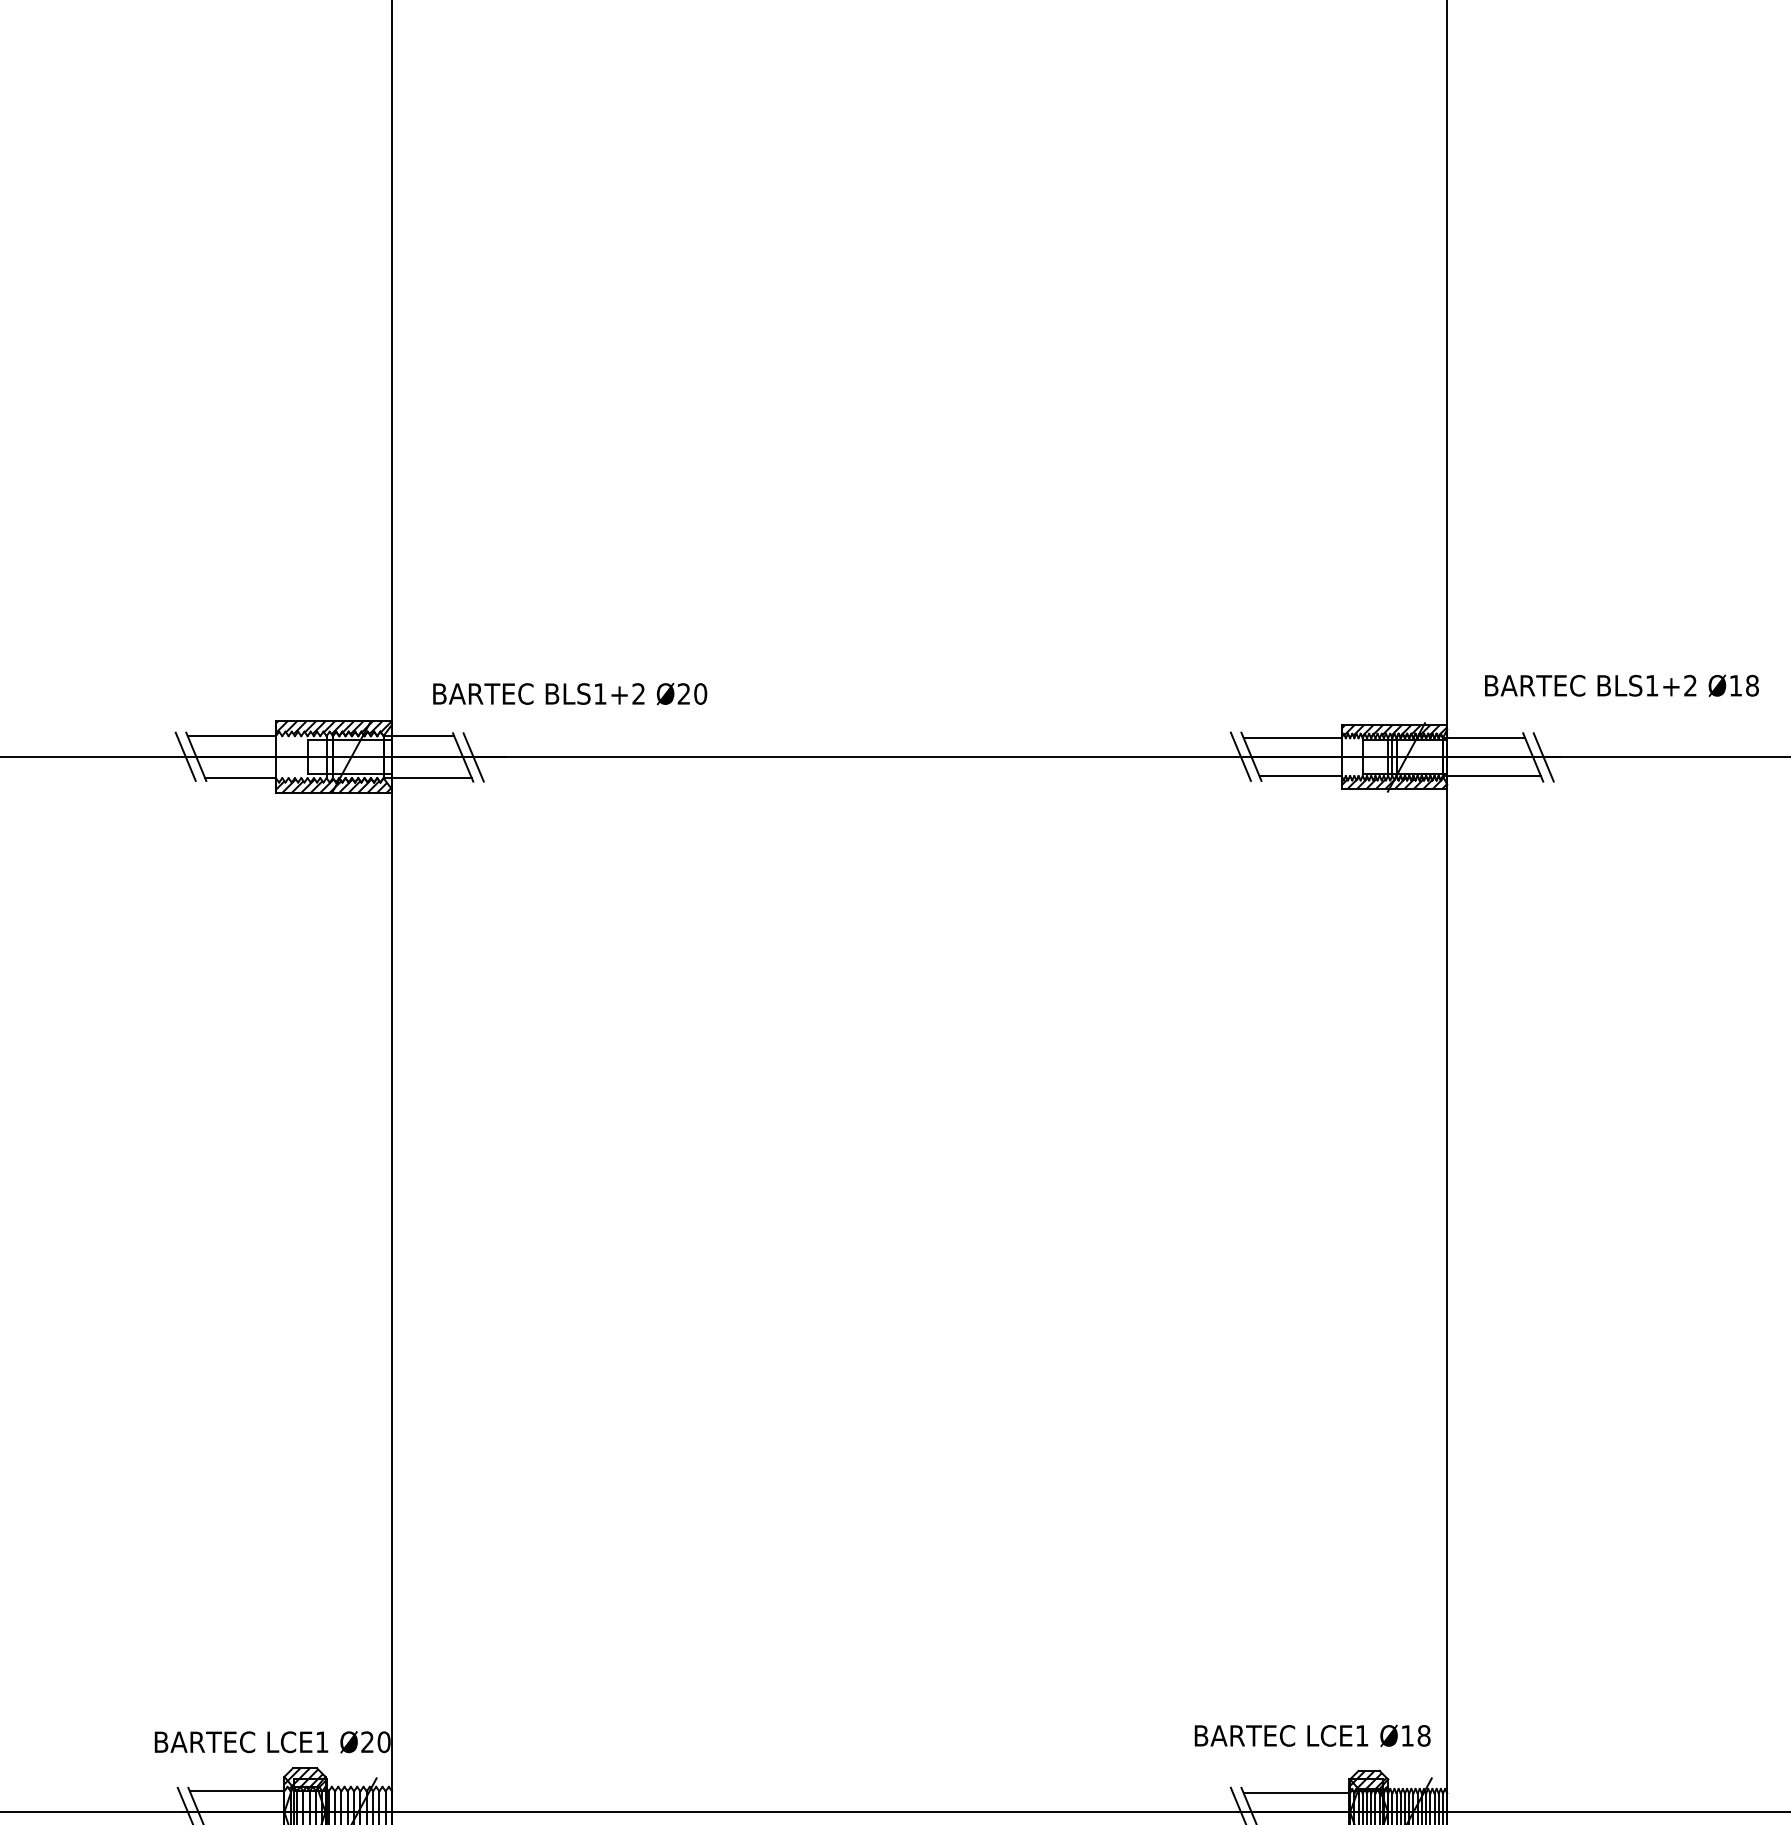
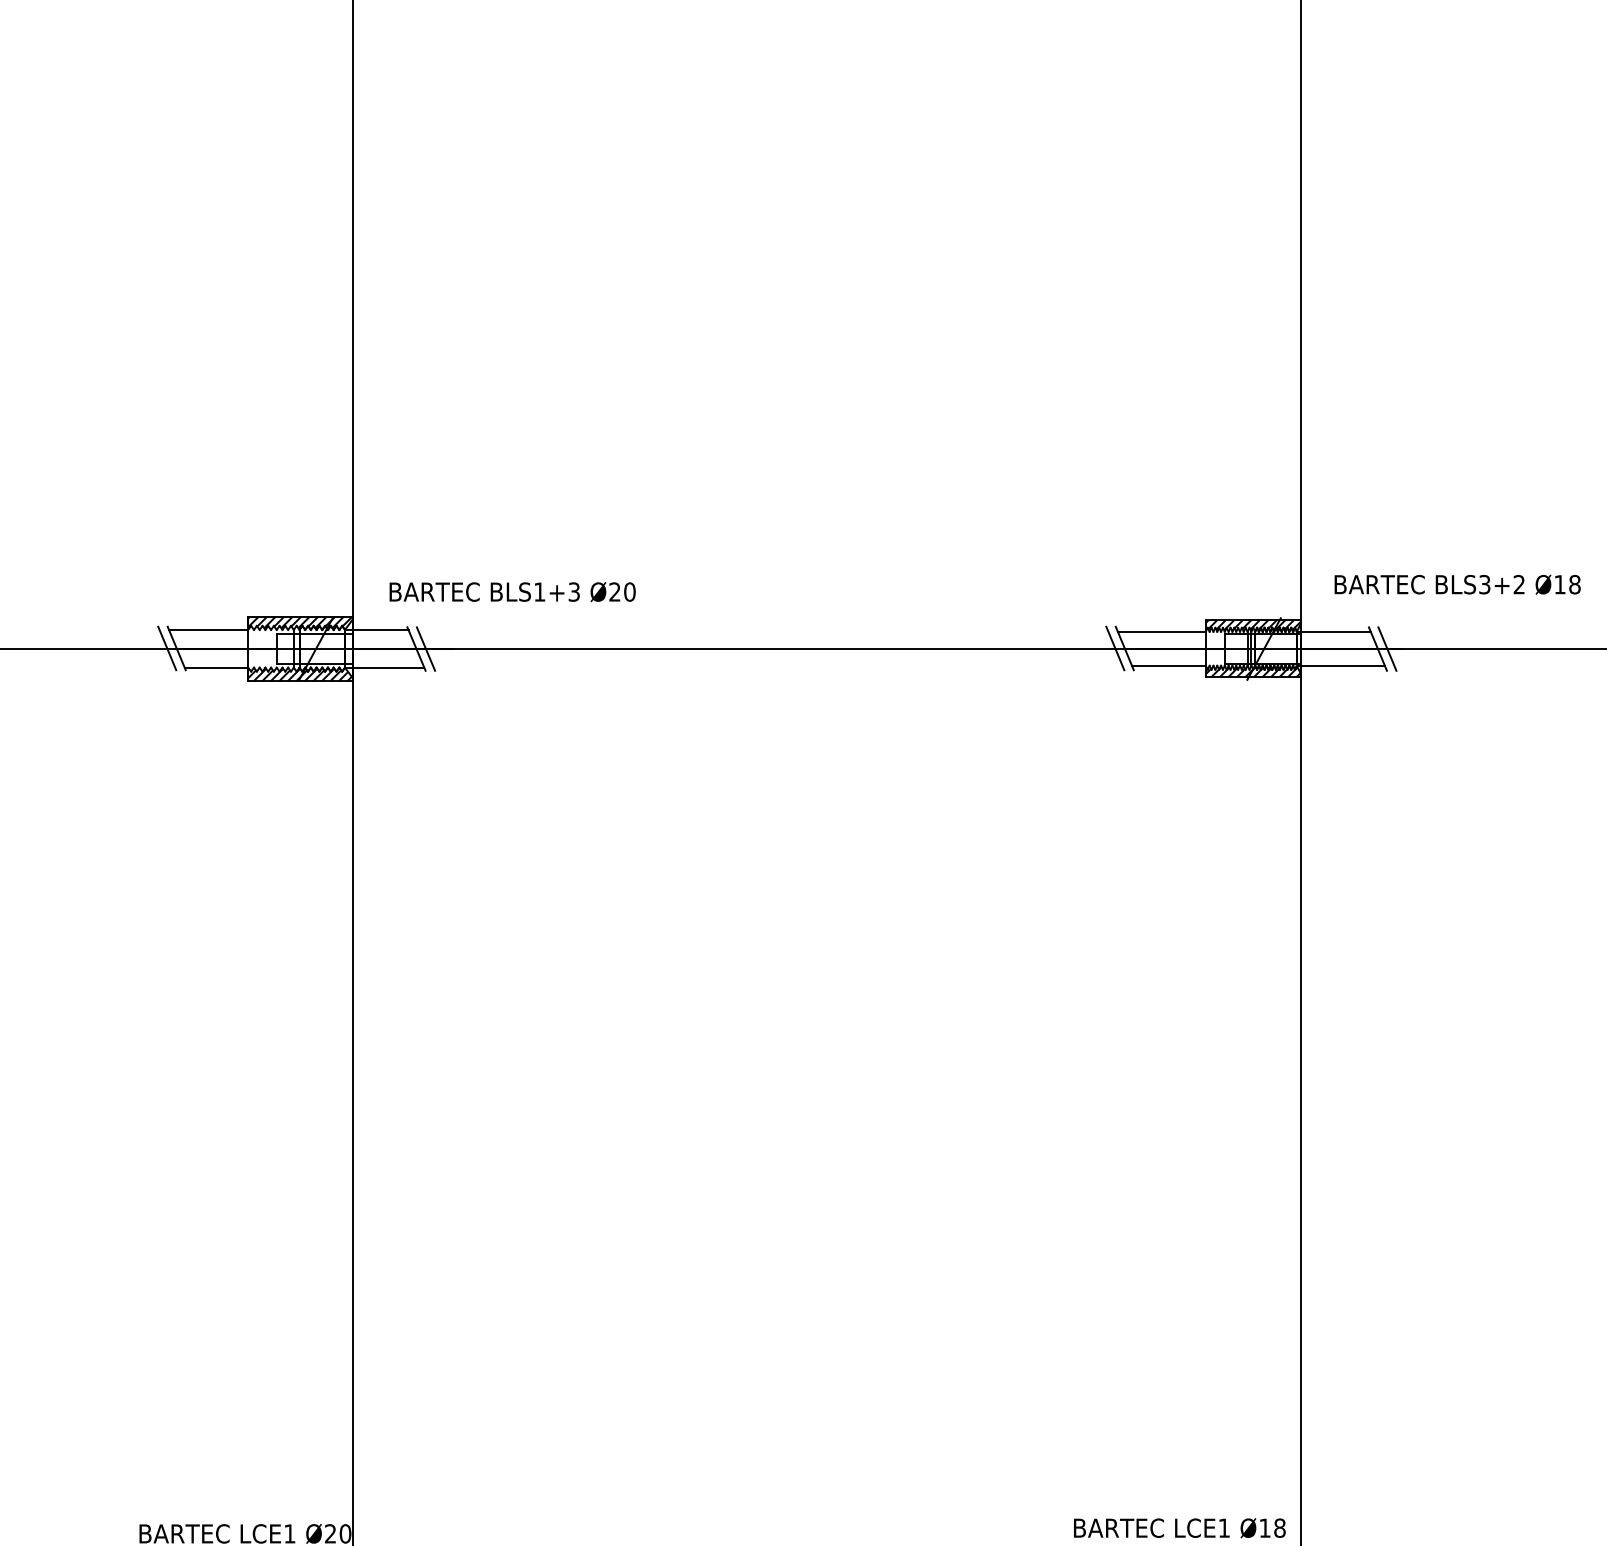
text: (1652, 685) -> (1485, 584), BLS1+2 -> BLS3+2
text: (638, 693) -> (574, 591), BLS1+2 -> BLS1+3

